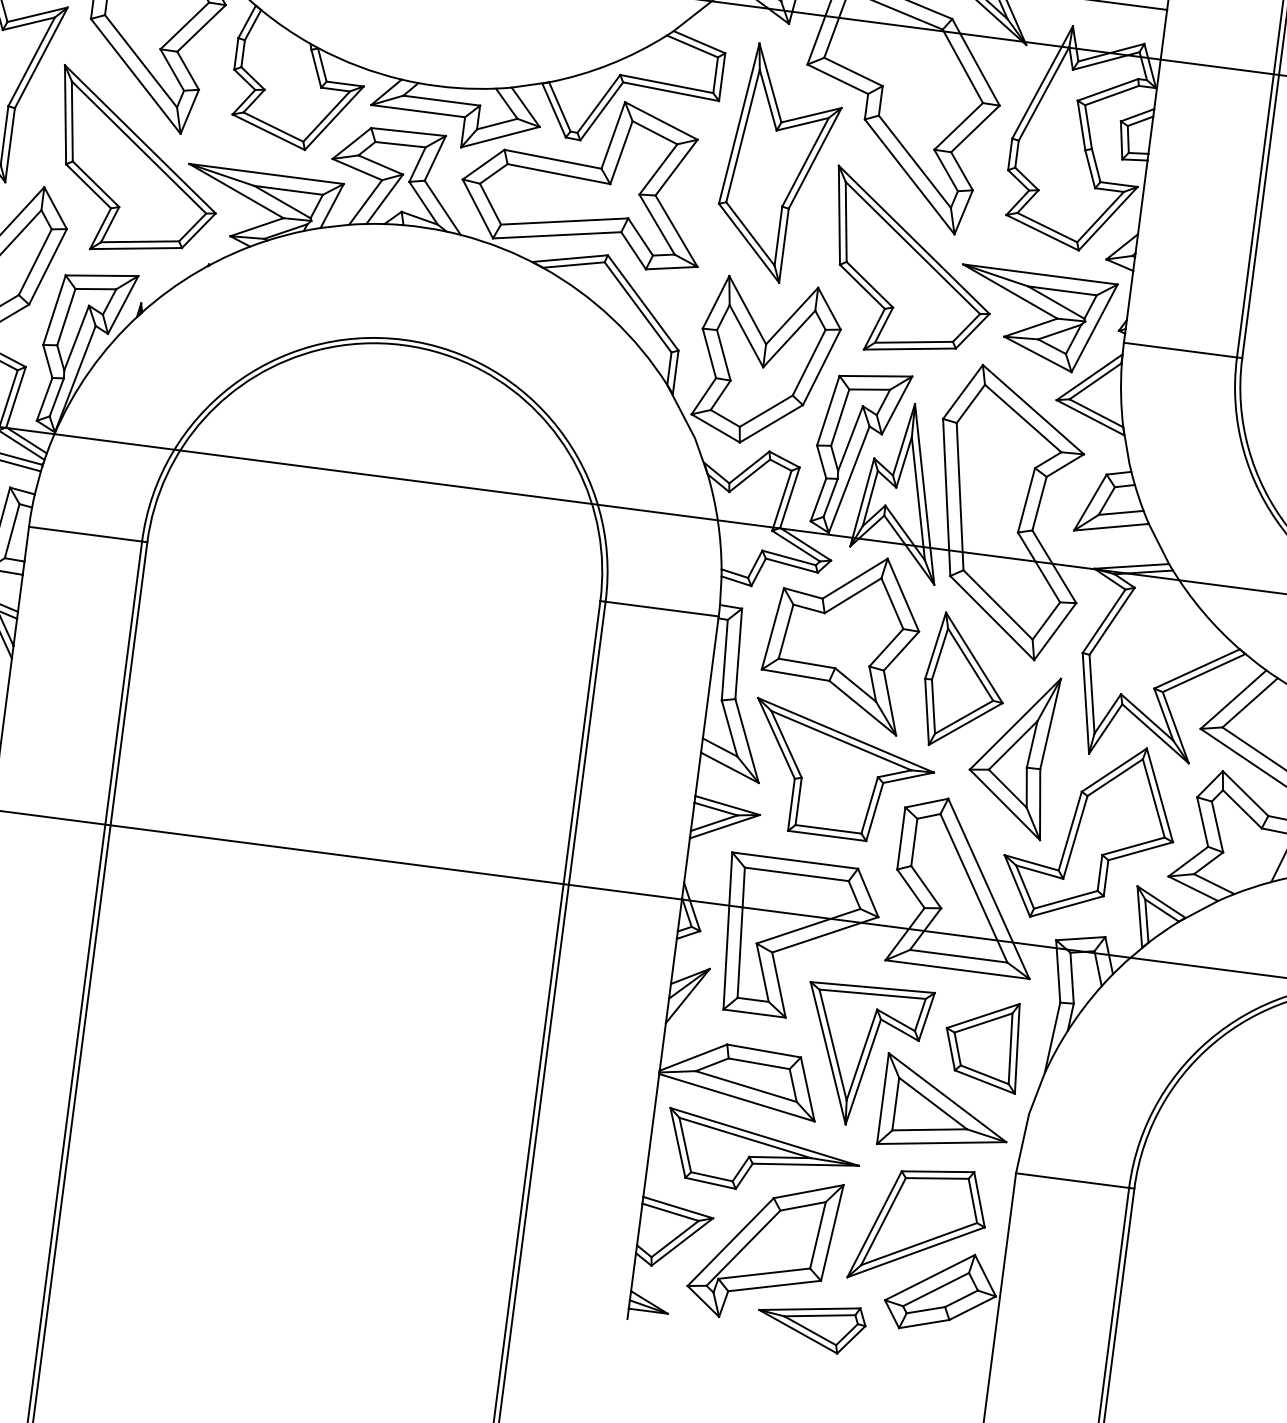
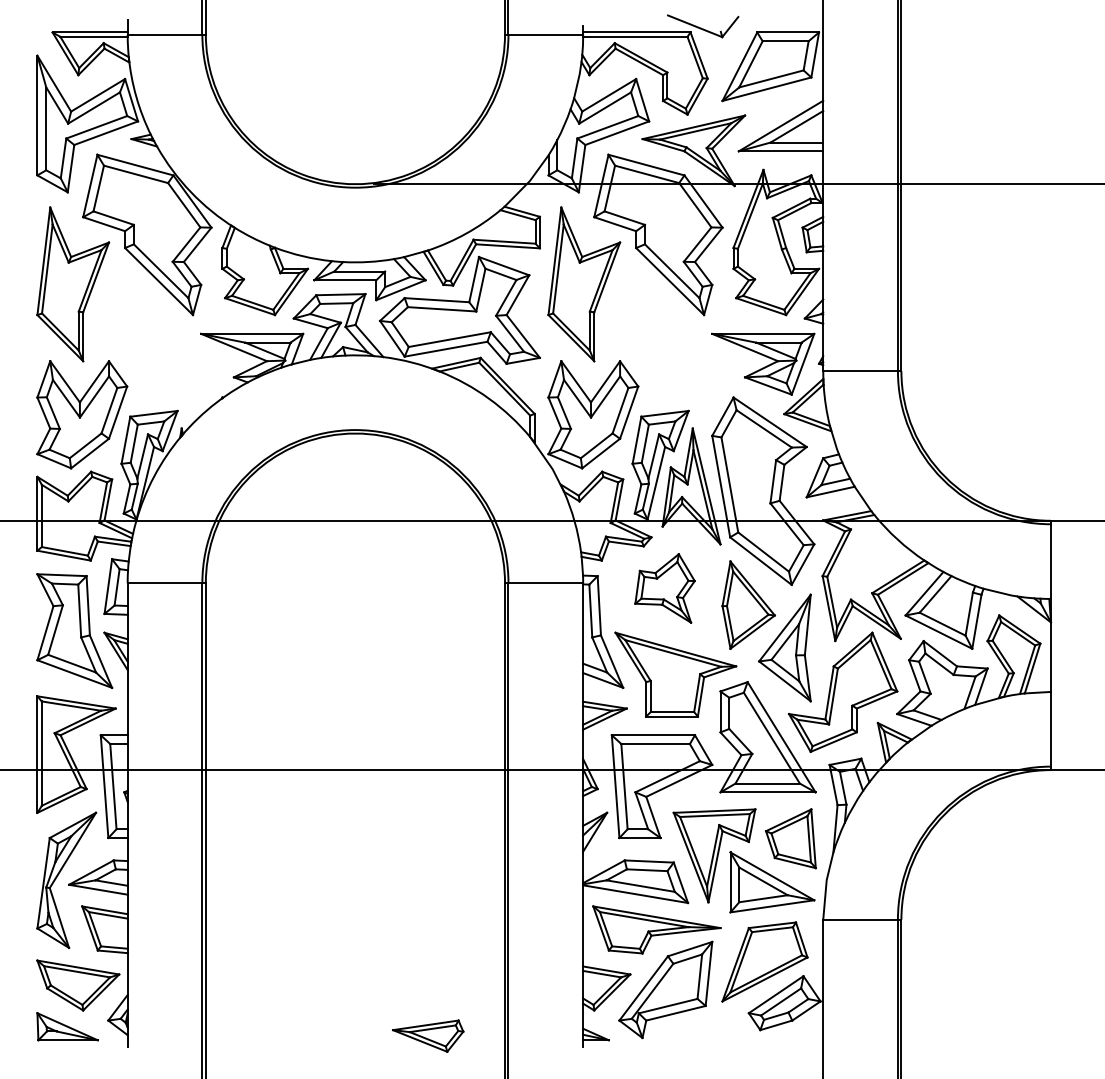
part: (137, 164) -> (167, 338), removed
part: (911, 264) -> (678, 338), removed
part: (840, 640) -> (664, 588), size x0.6
part: (811, 1325) -> (428, 1035), moved

